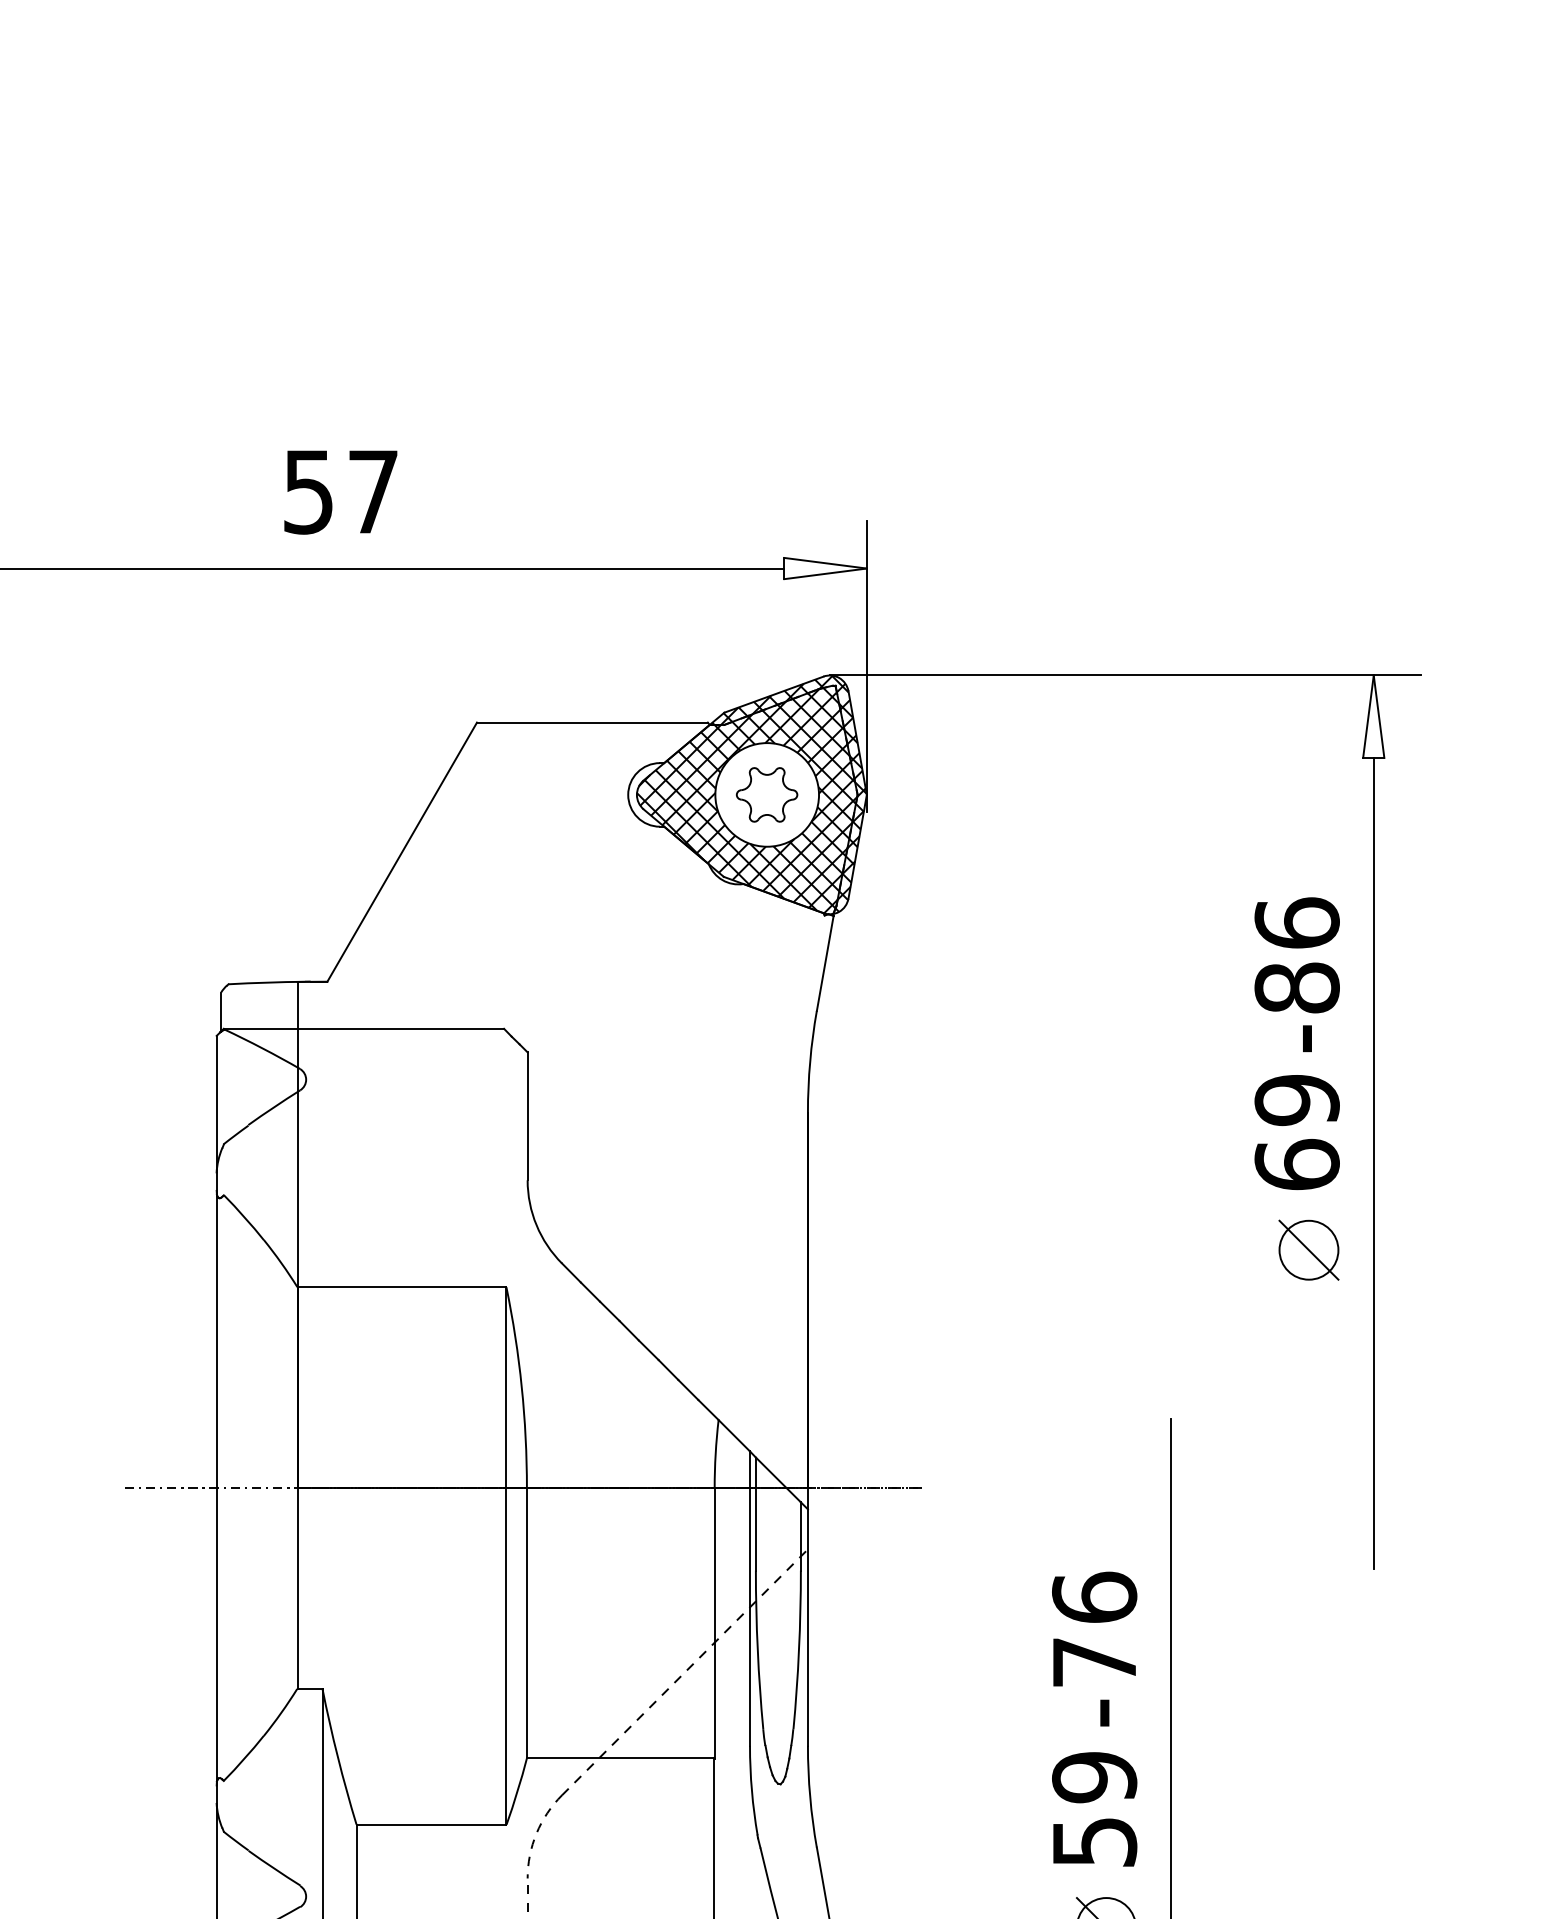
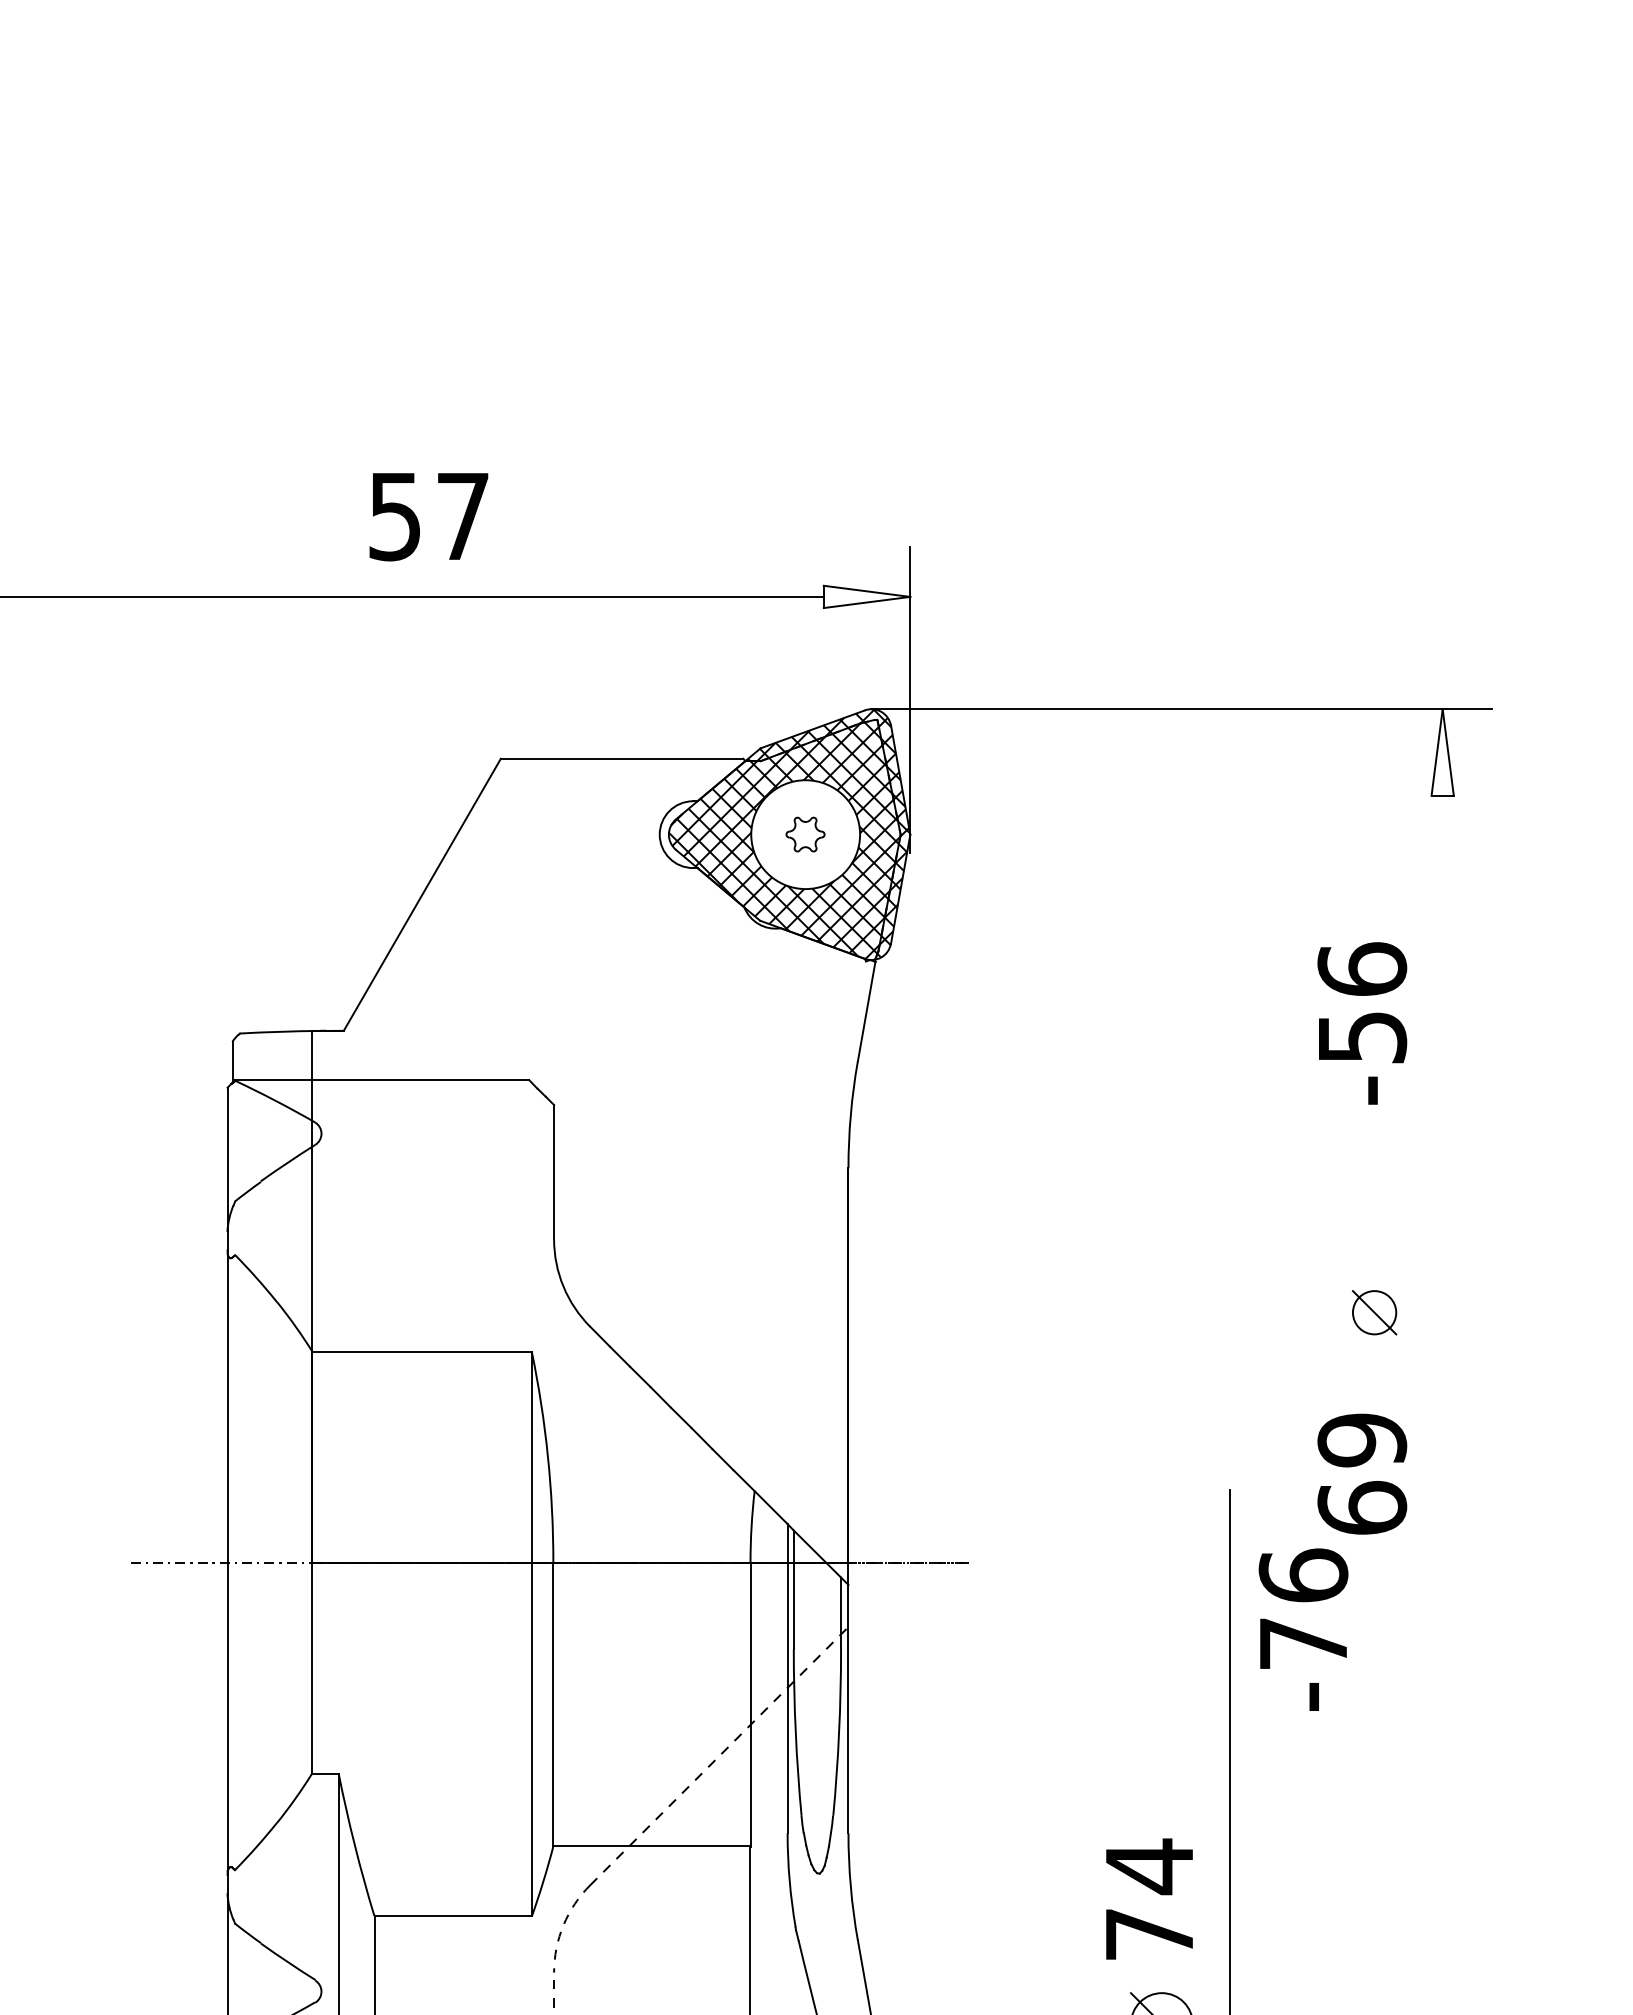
text: (340, 492) -> (428, 517), moved
part: (767, 794) -> (805, 834), size x0.6
text: (1297, 988) -> (1362, 1037), -86 -> -56
text: (1297, 1131) -> (1362, 1473), moved
line: (1373, 1163) -> (1442, 1221), removed
part: (1308, 1249) -> (1374, 1312), size x0.7
text: (1094, 1648) -> (1303, 1629), moved
text: (1094, 1808) -> (1149, 1899), 59 -> 74

